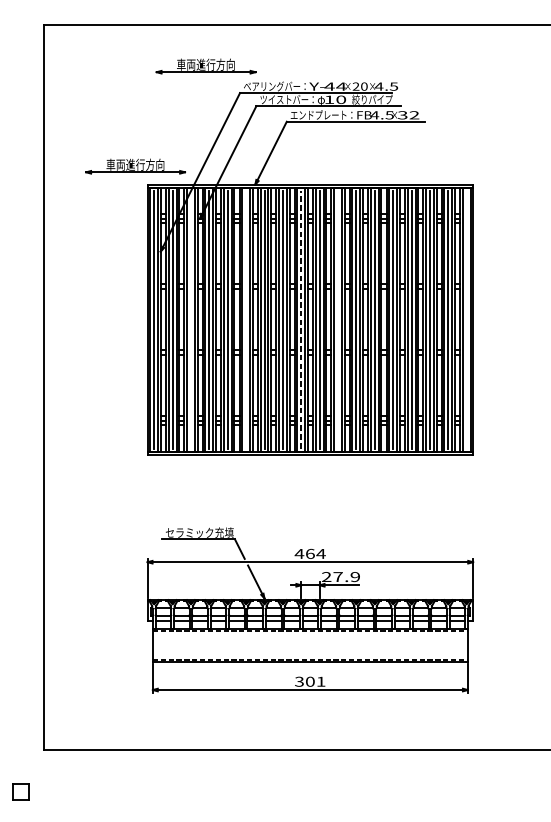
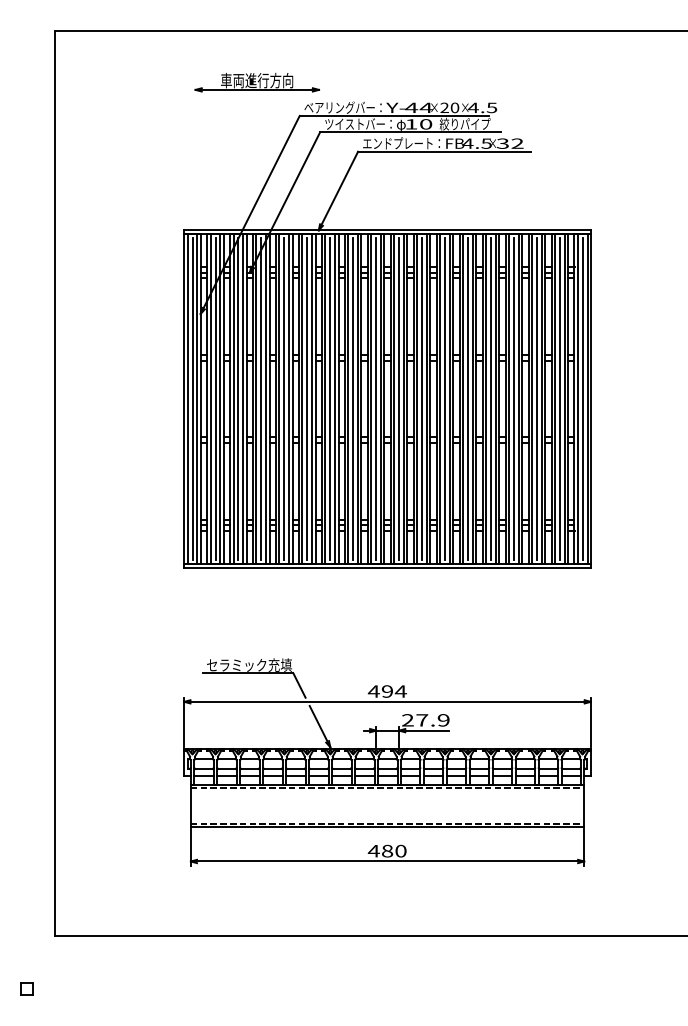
part: (134, 166) -> (168, 207), removed
line: (191, 319) -> (238, 398), added
line: (246, 319) -> (307, 398), added
line: (338, 319) -> (422, 398), added
line: (466, 319) -> (582, 398), added
line: (301, 320) -> (376, 399), dashed -> solid
text: (310, 553) -> (387, 691), 464 -> 494
text: (309, 681) -> (386, 850), 301 -> 480
part: (21, 791) -> (26, 988), size x0.62

